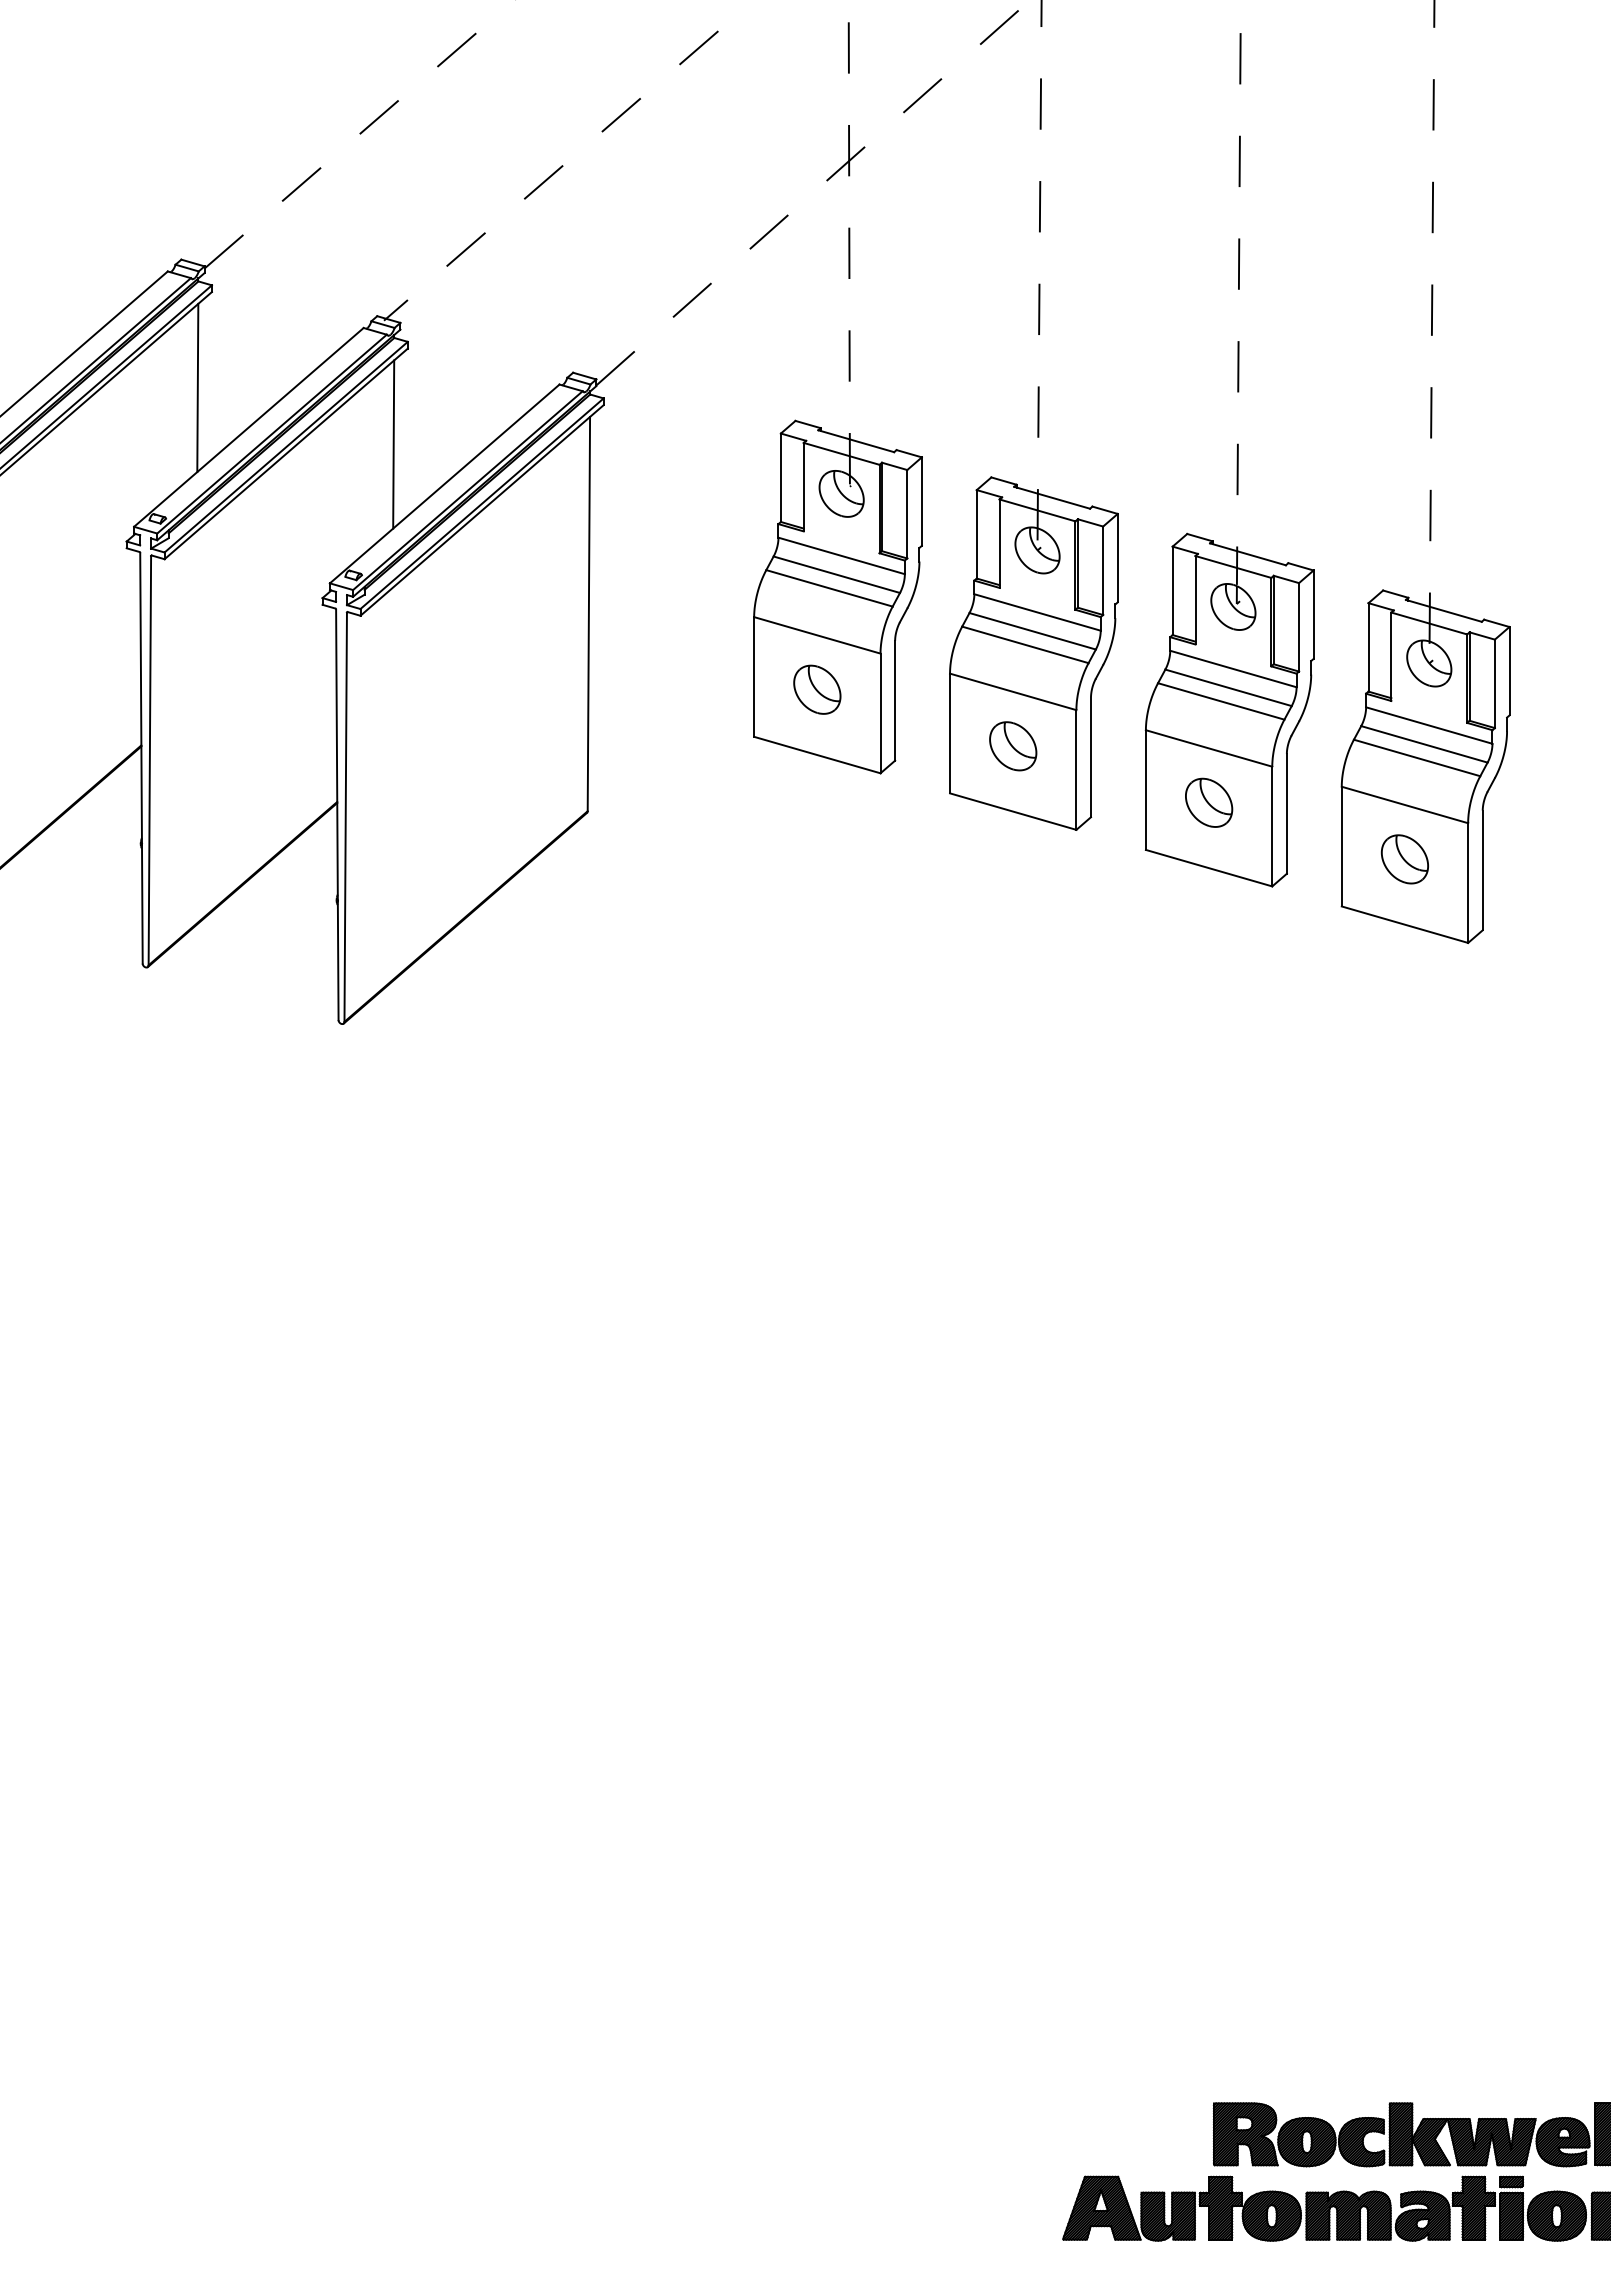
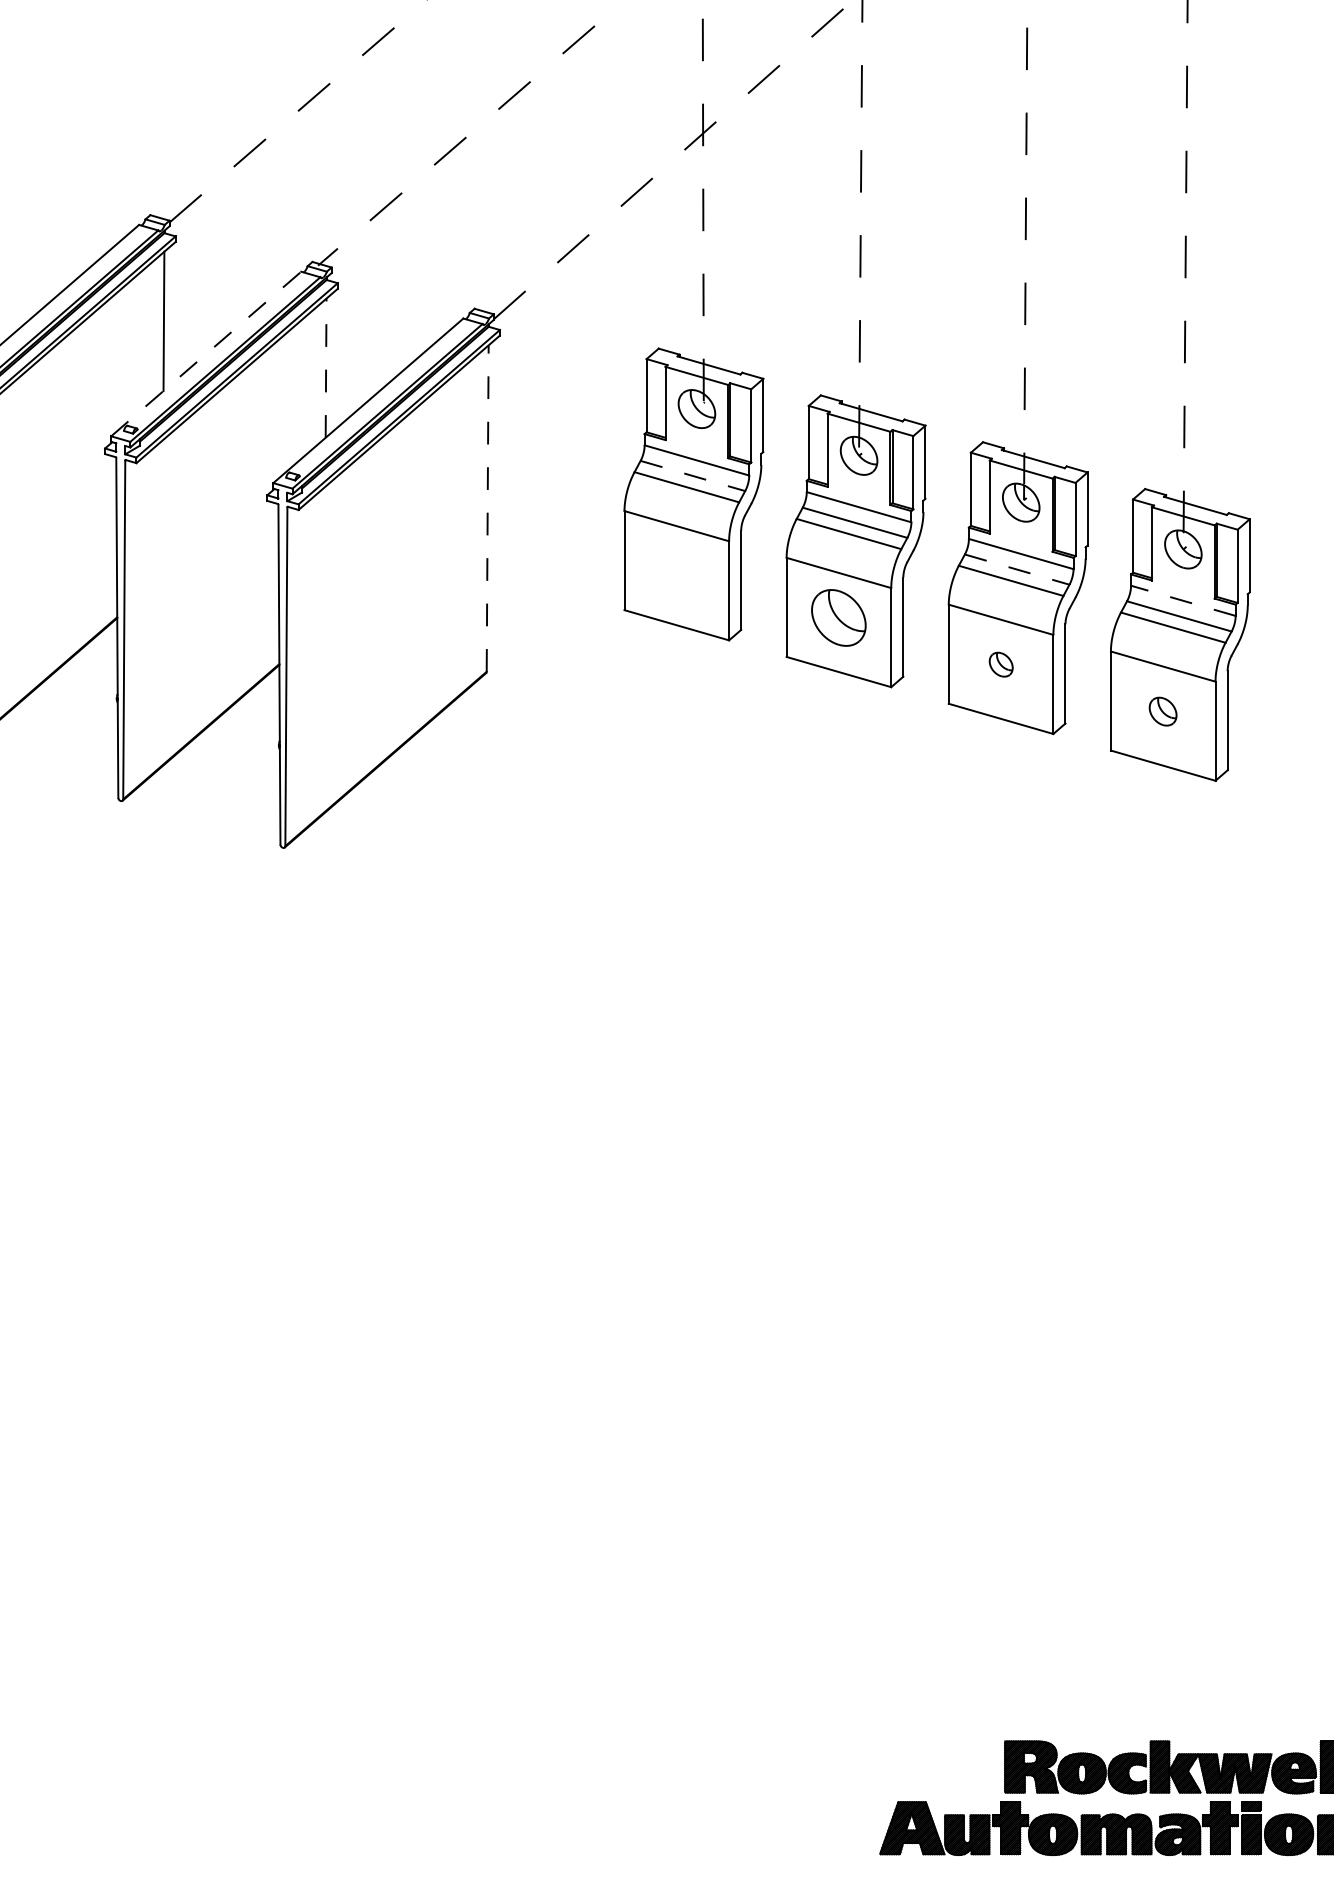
line: (248, 427) -> (205, 354), solid -> dashed
line: (393, 444) -> (325, 368), solid -> dashed
line: (836, 574) -> (692, 475), solid -> dashed
line: (588, 613) -> (487, 508), solid -> dashed
line: (1228, 687) -> (1017, 569), solid -> dashed
part: (817, 689) -> (676, 570), removed
line: (1429, 725) -> (1183, 600), solid -> dashed
part: (1013, 746) -> (839, 618), size x1.4
part: (1209, 802) -> (1001, 664), size x0.6
part: (1404, 859) -> (1162, 711), size x0.7

